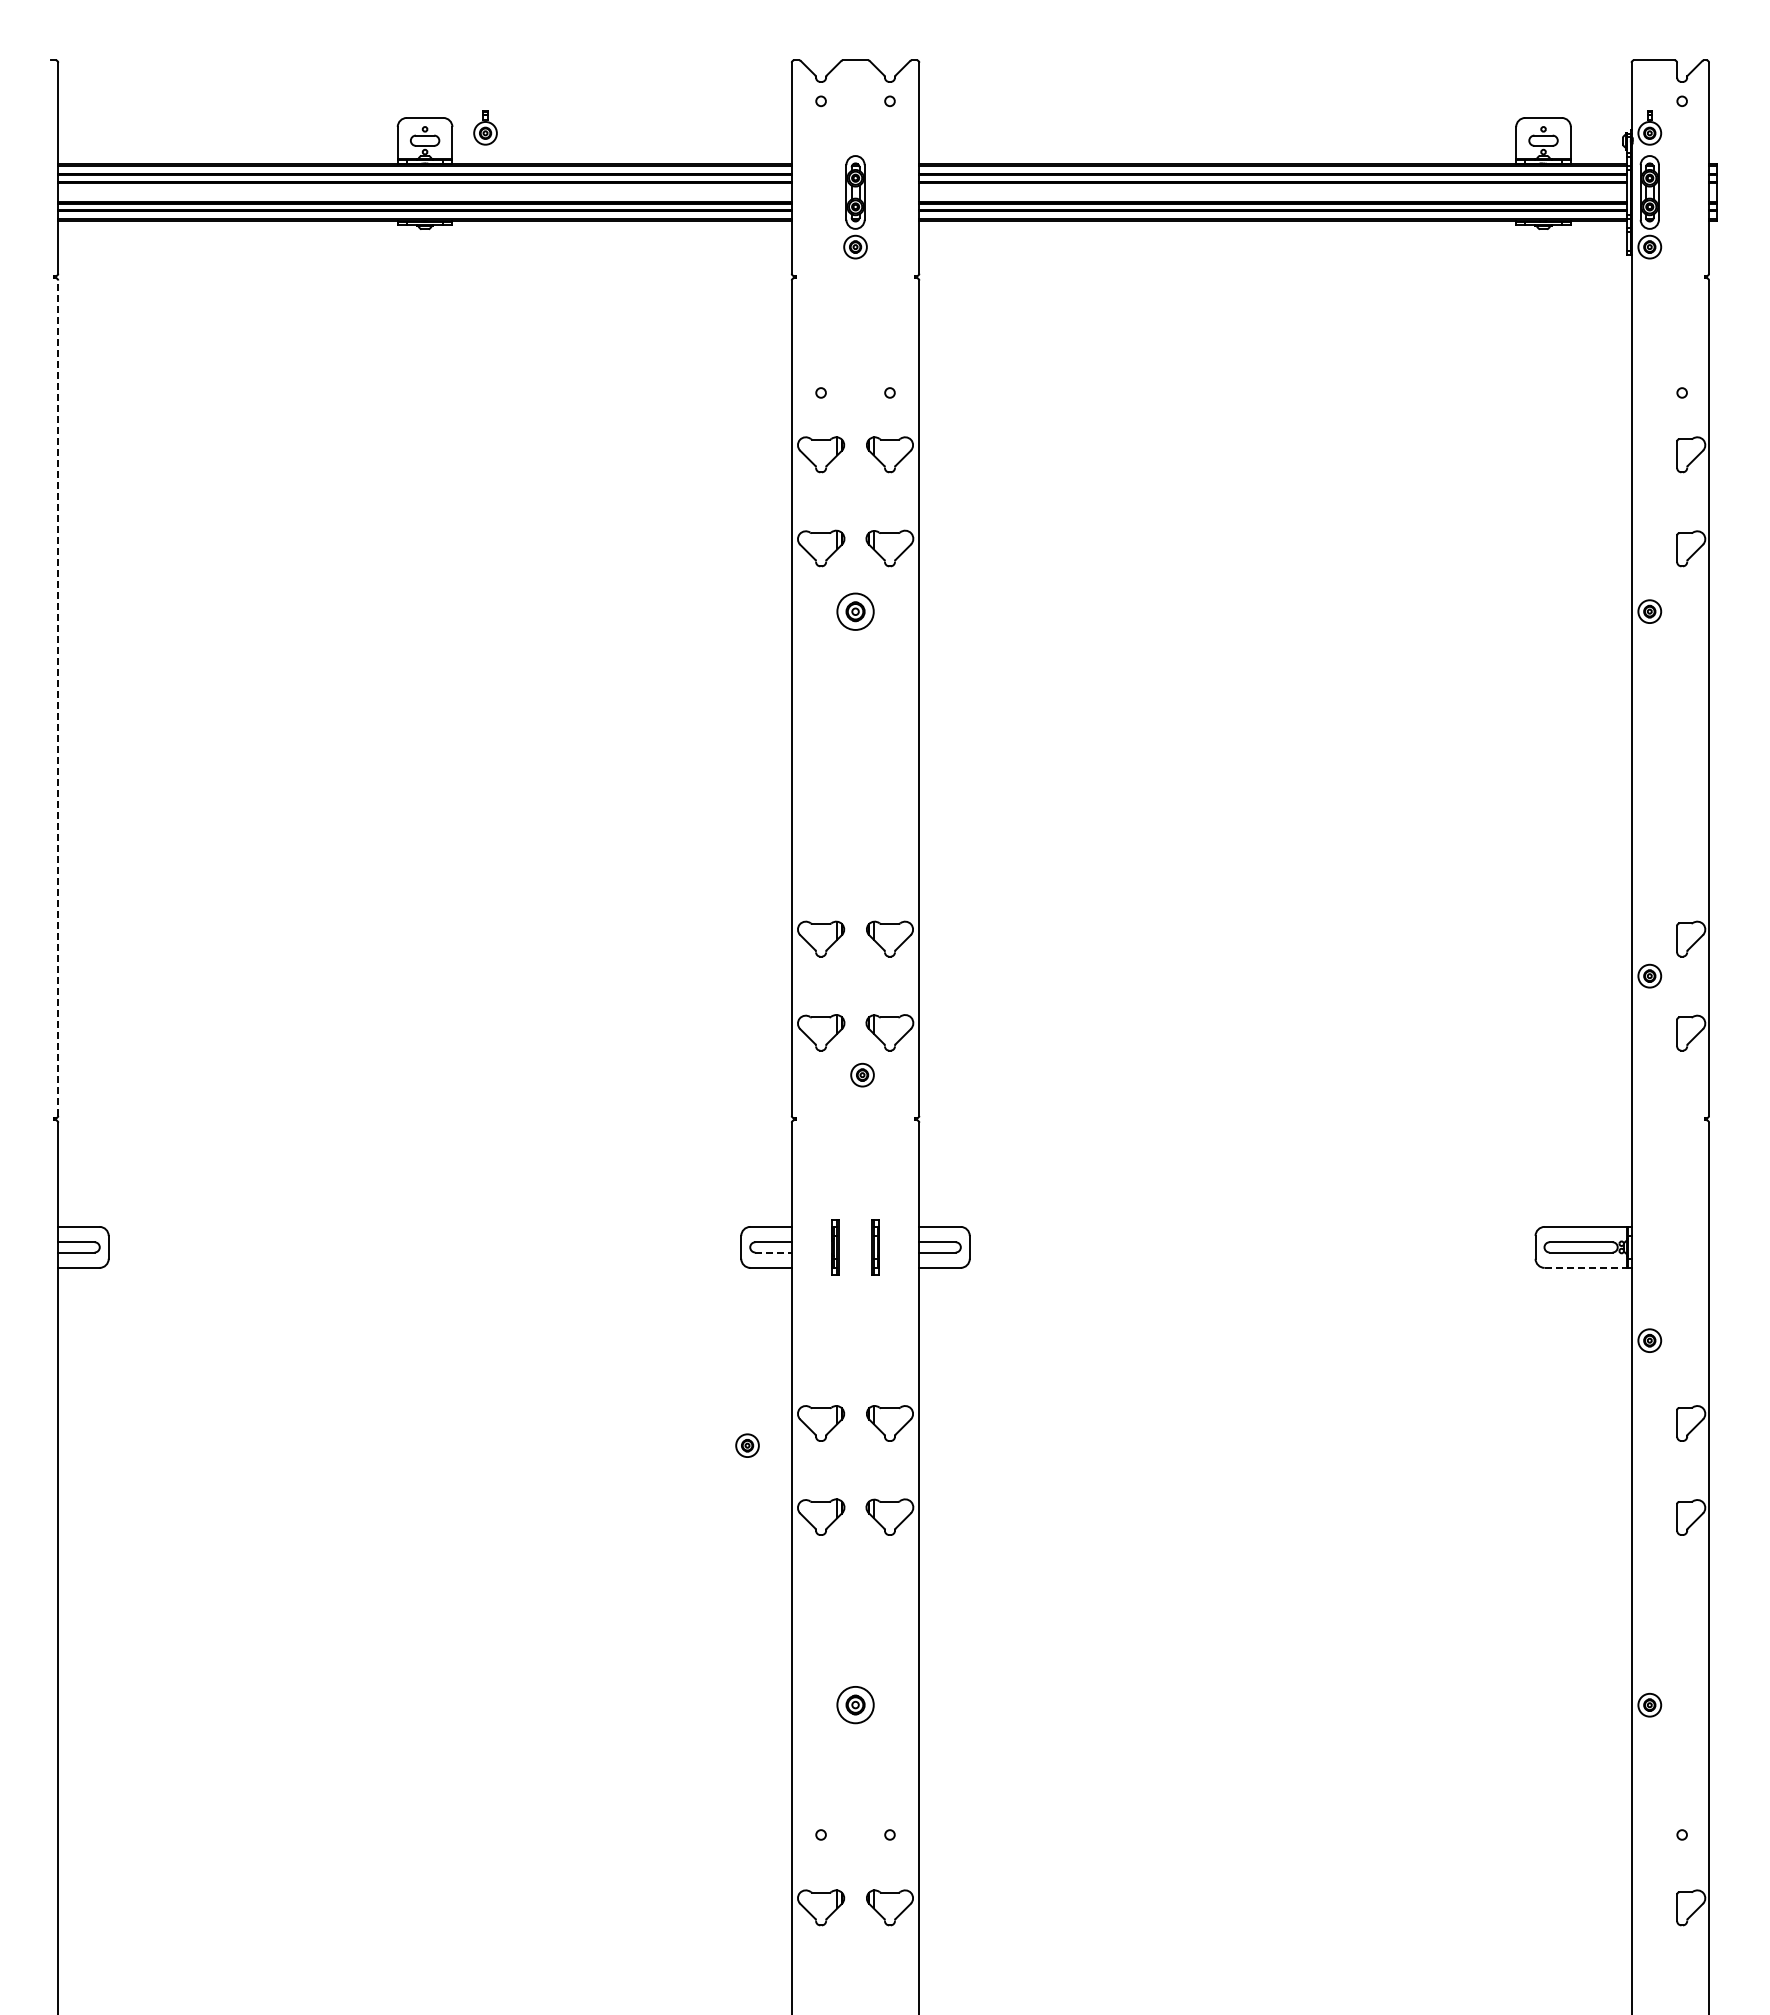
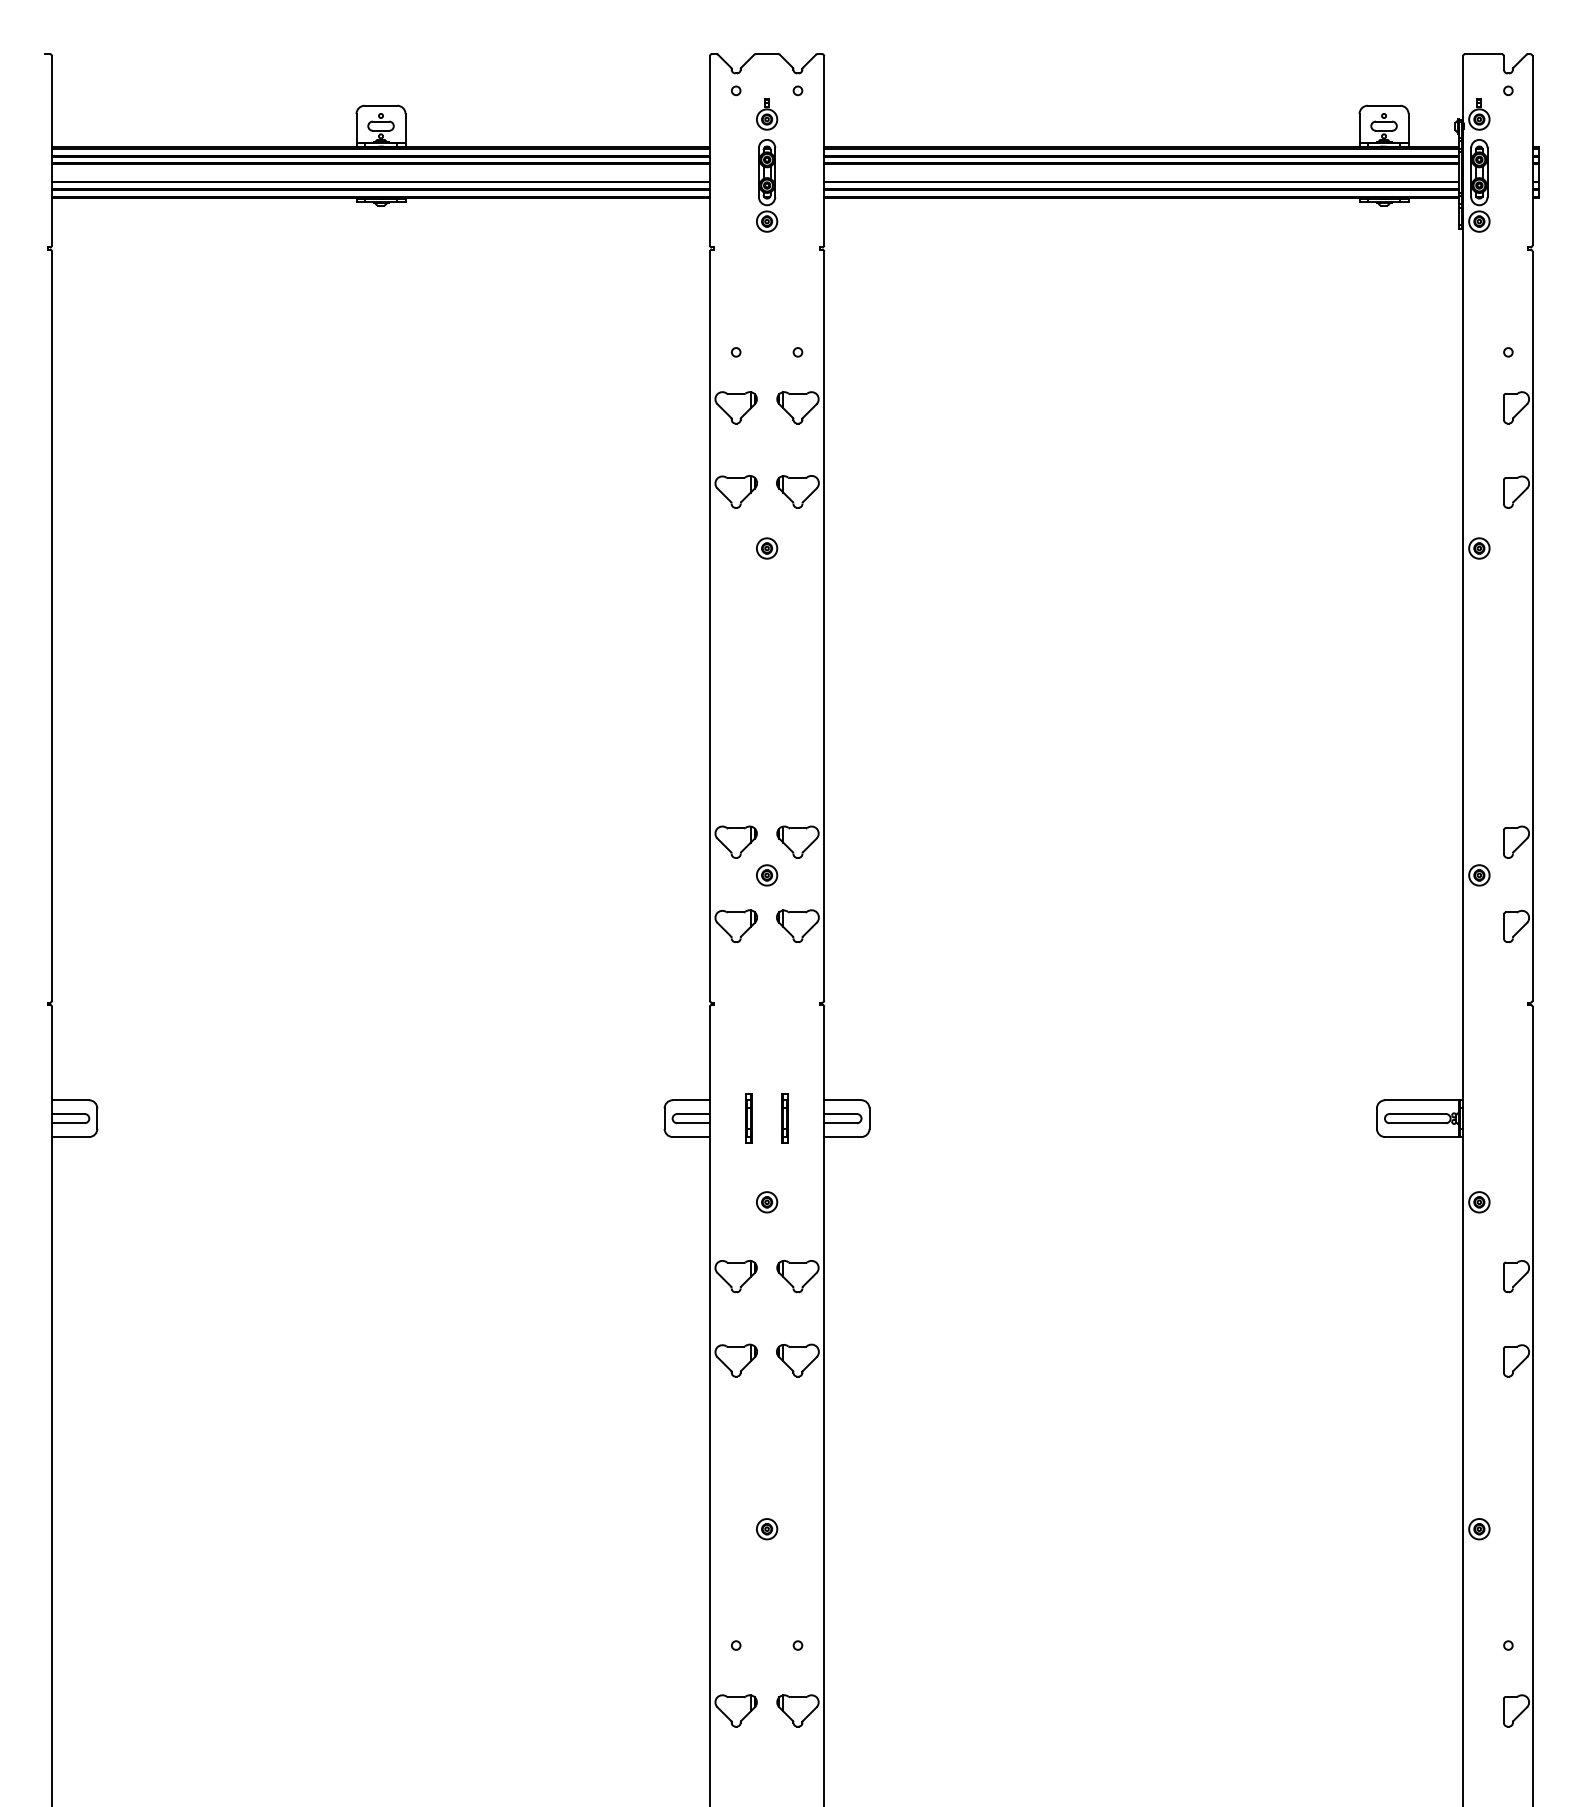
part: (485, 127) -> (767, 114), moved
part: (855, 611) -> (767, 548), size x0.62
line: (58, 698) -> (52, 626), dashed -> solid
part: (862, 1074) -> (767, 874), moved
line: (774, 1252) -> (694, 1123), dashed -> solid
line: (1586, 1267) -> (1422, 1136), dashed -> solid
part: (747, 1445) -> (767, 1202), moved
part: (855, 1705) -> (767, 1529), size x0.62

